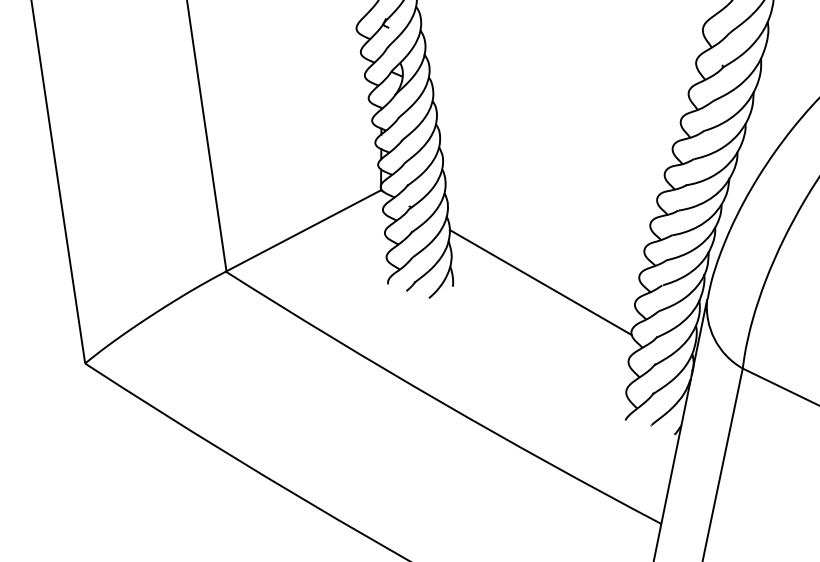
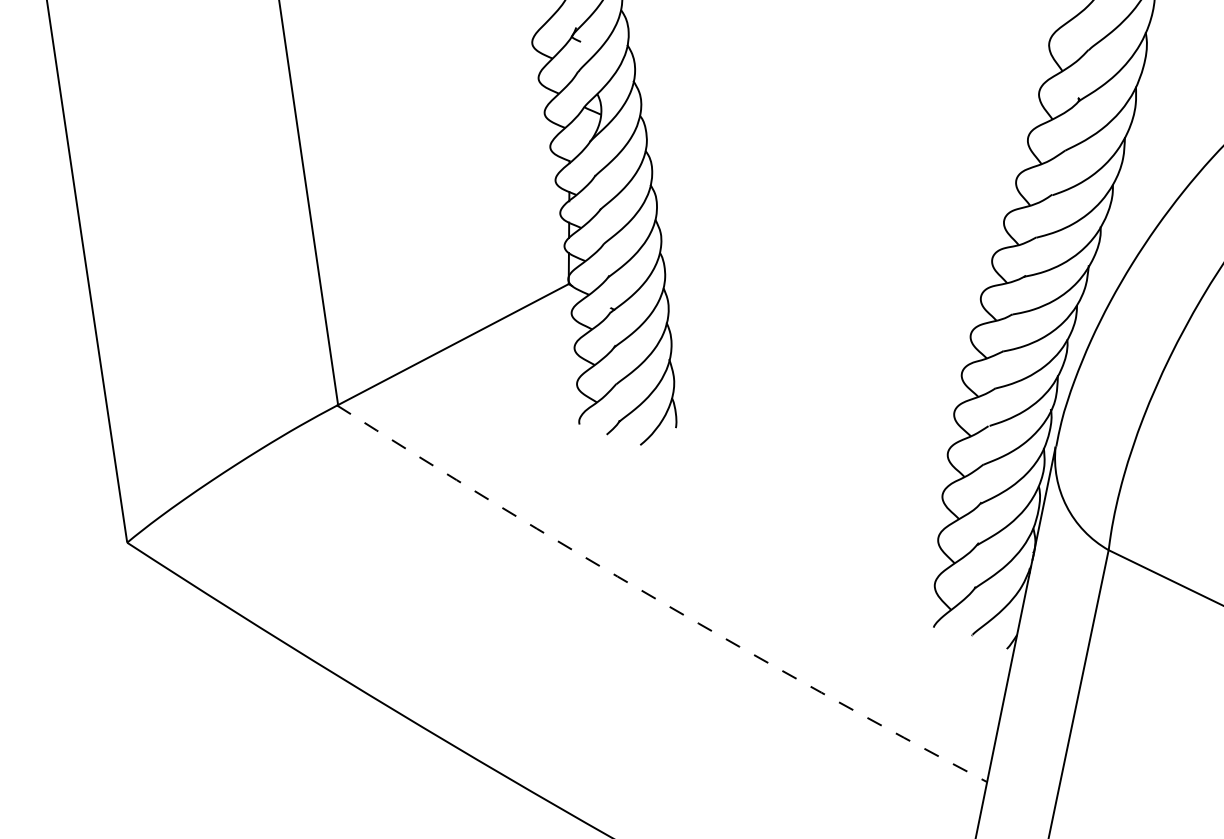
line: (540, 282) -> (806, 421), removed
arc: (440, 402) -> (657, 600), solid -> dashed

